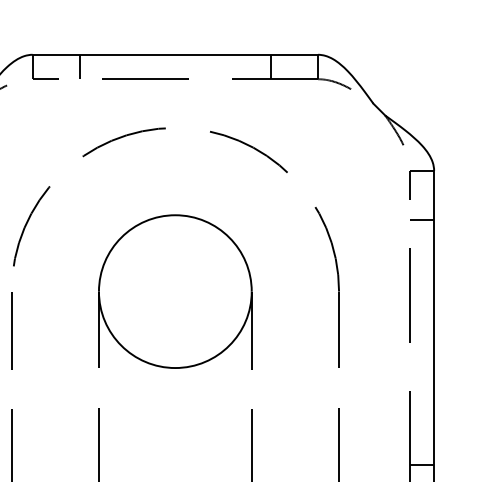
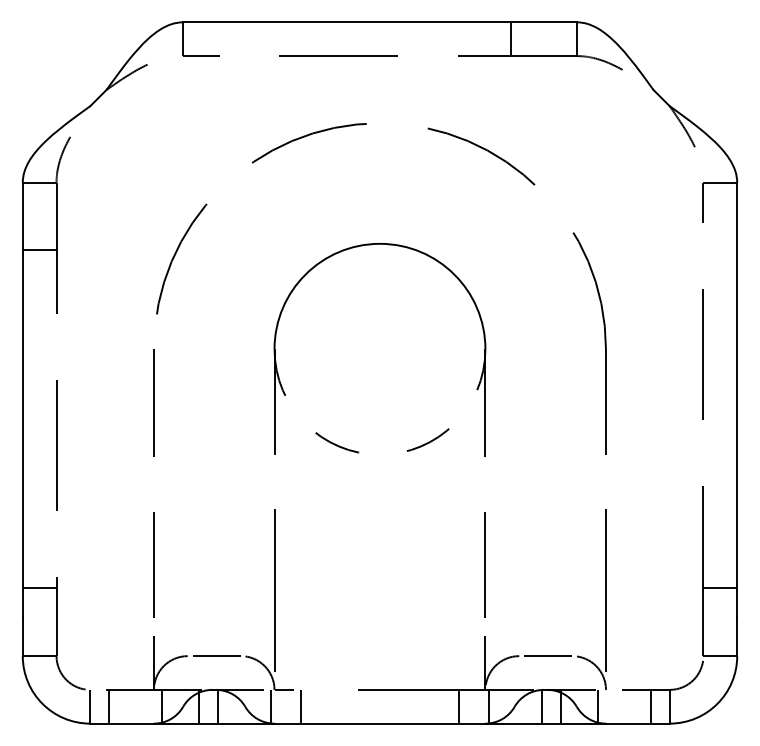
line: (80, 67) -> (248, 39), removed
line: (422, 220) -> (720, 250), removed
arc: (175, 367) -> (379, 454), solid -> dashed

